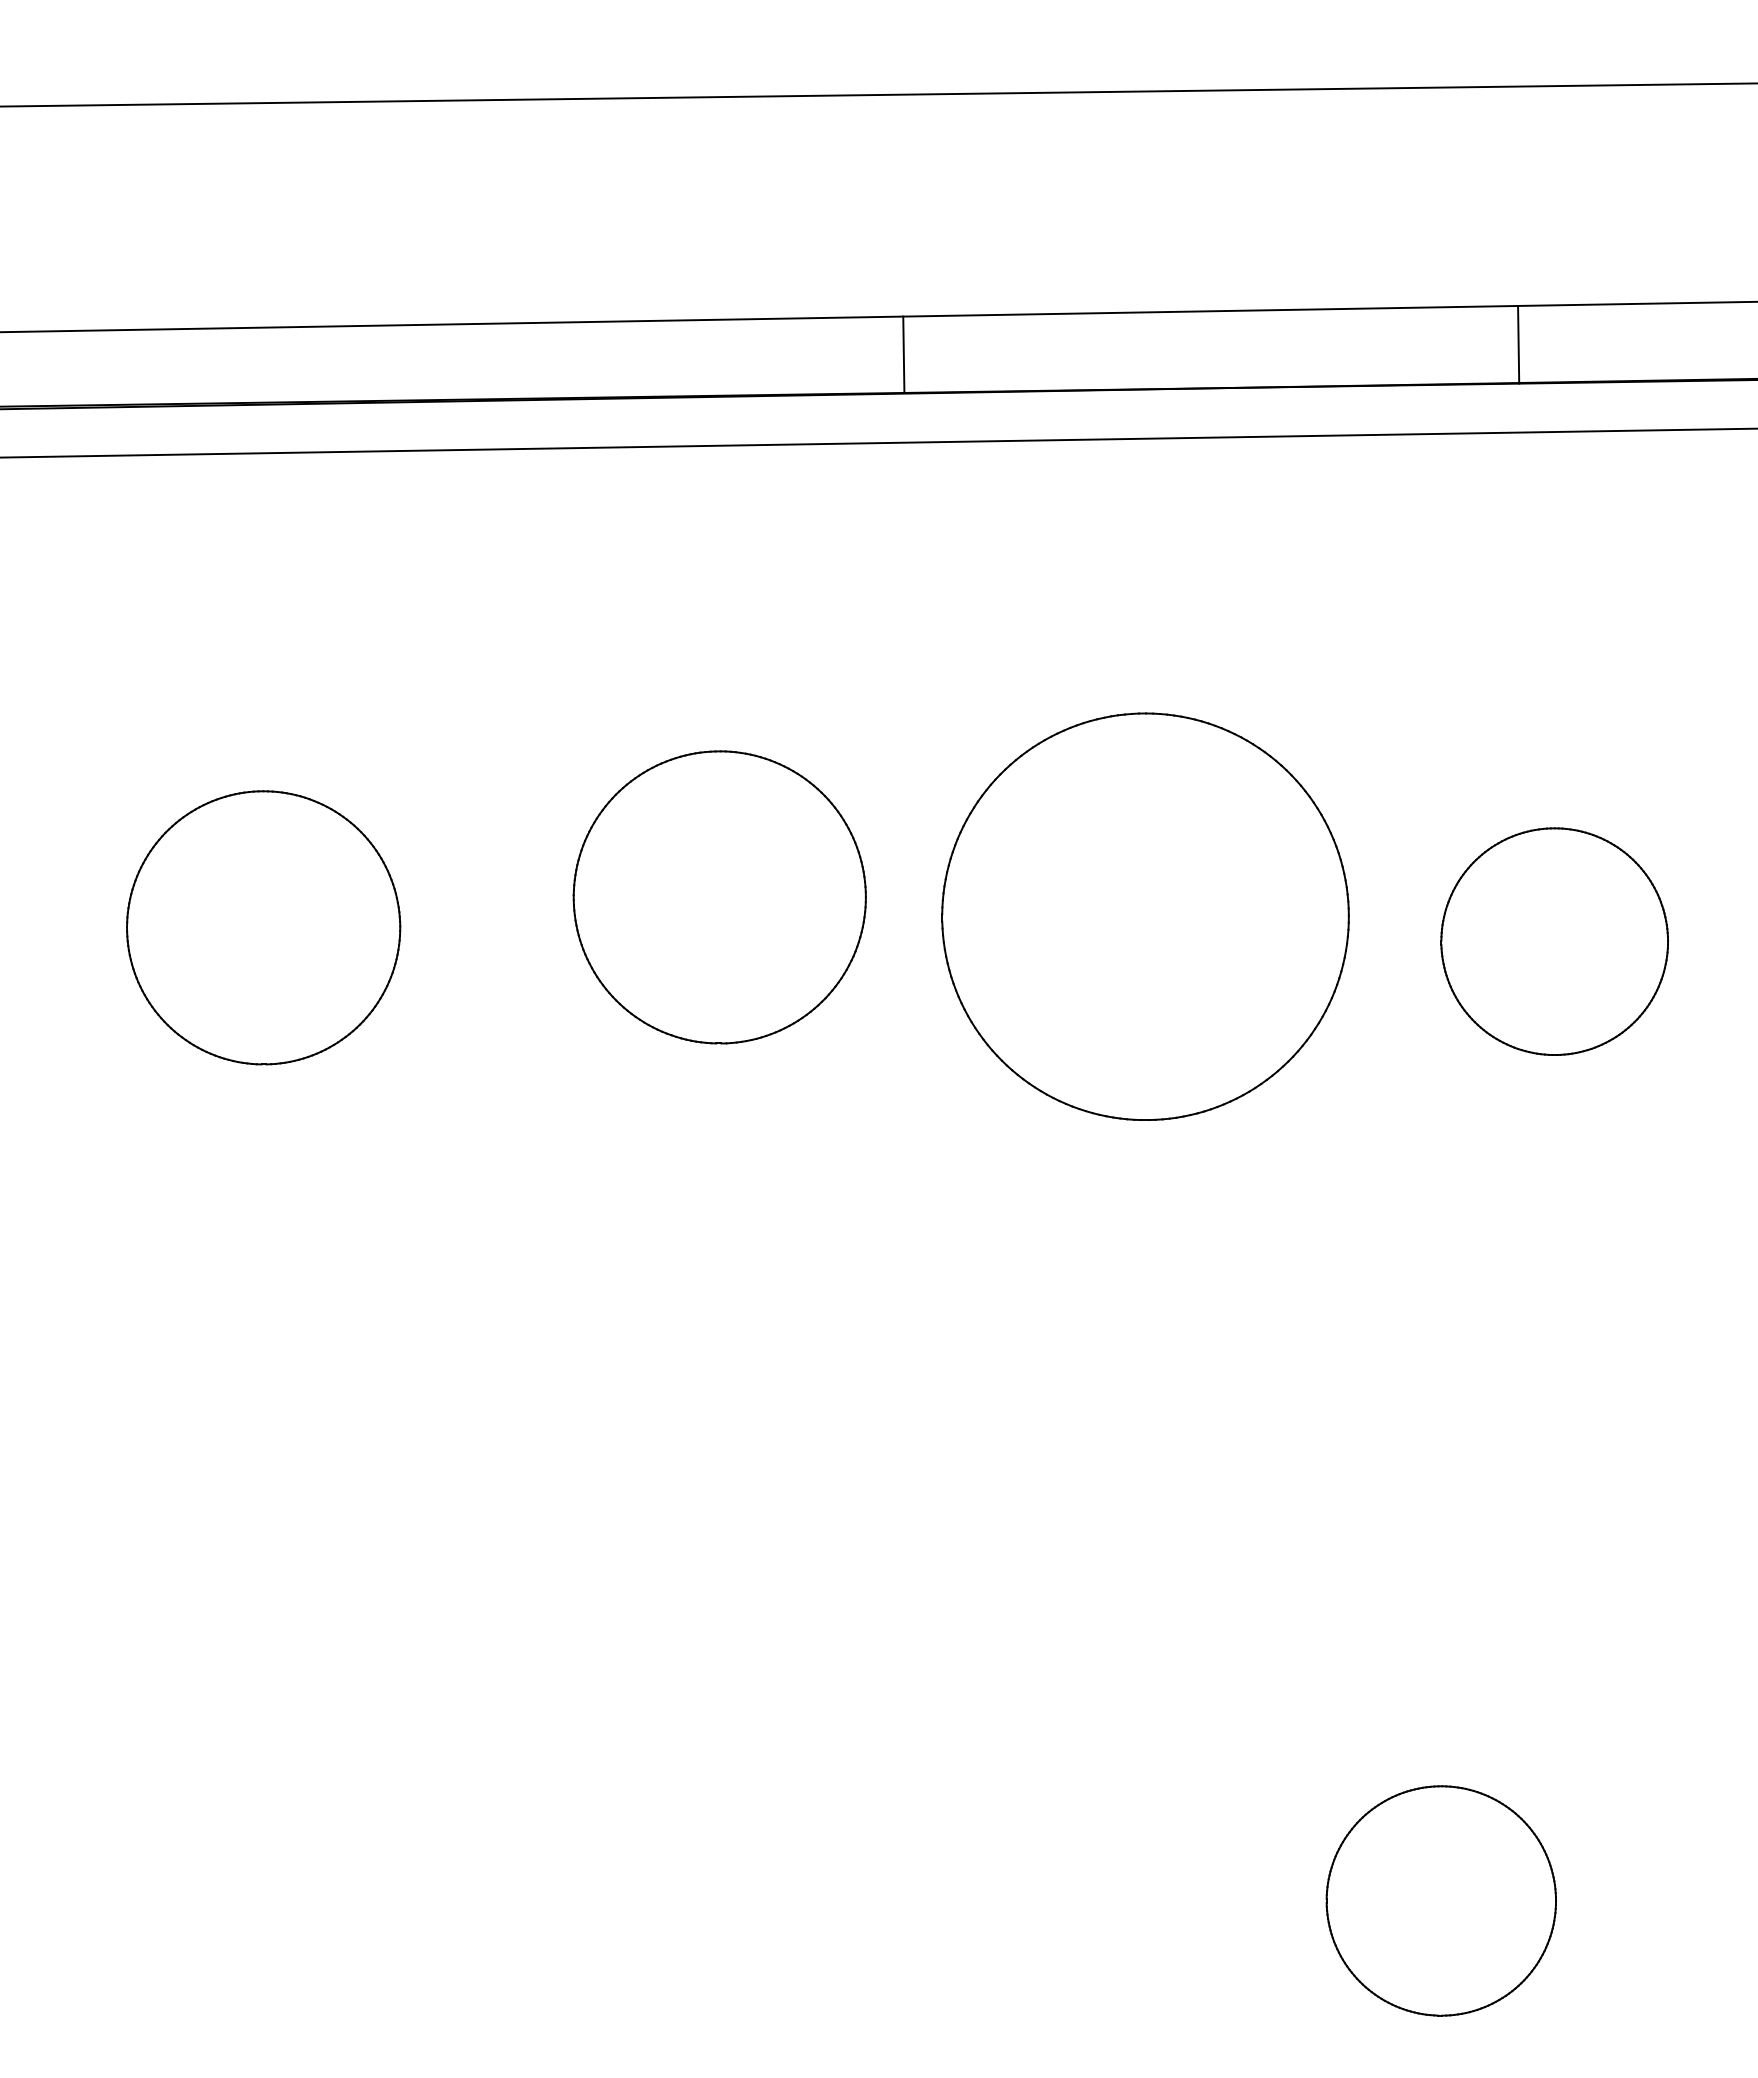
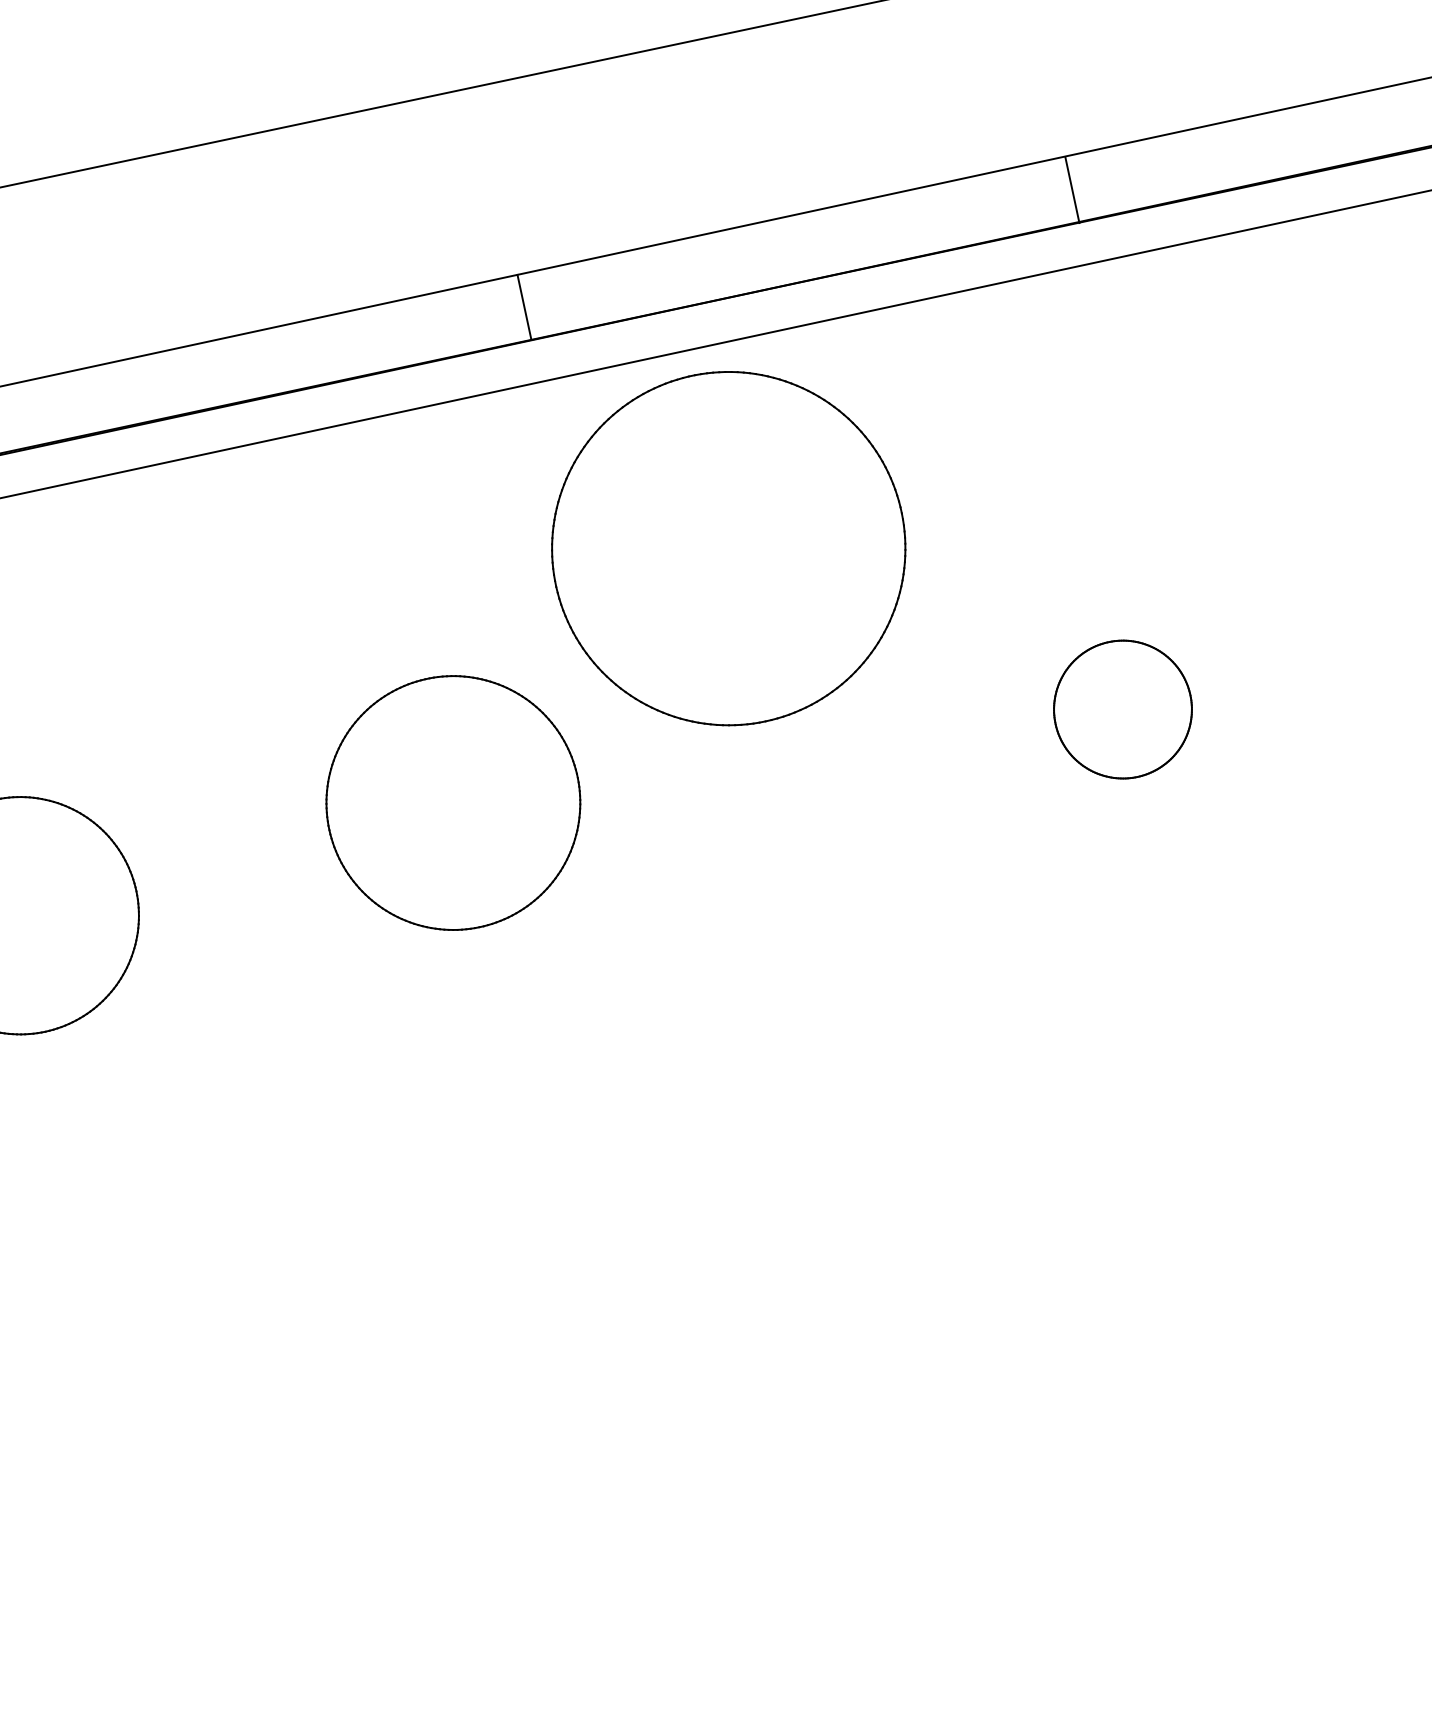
line: (1518, 344) -> (1072, 189), moved
line: (903, 354) -> (524, 307), moved
part: (719, 897) -> (453, 803), moved
part: (1145, 916) -> (728, 548), moved
part: (1554, 941) -> (1122, 709), size x0.7
part: (1440, 1900) -> (1187, 1546), removed

